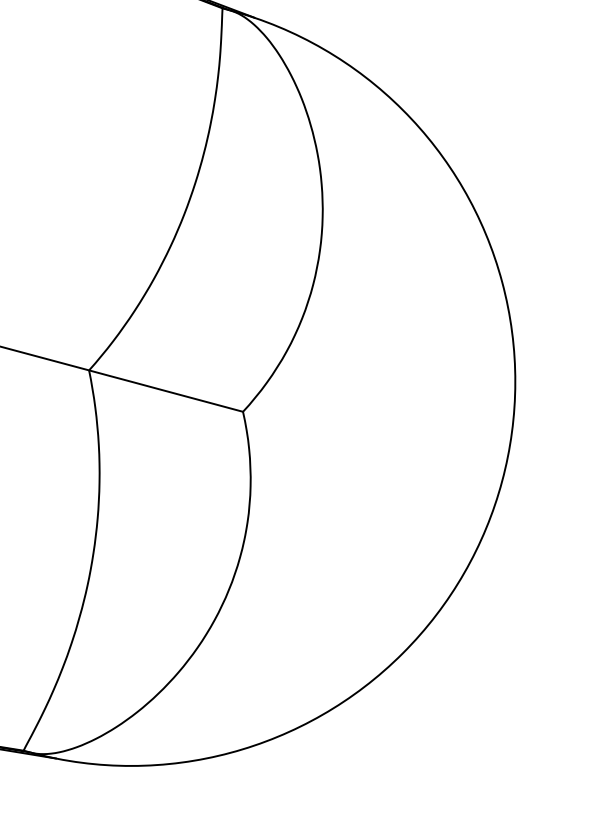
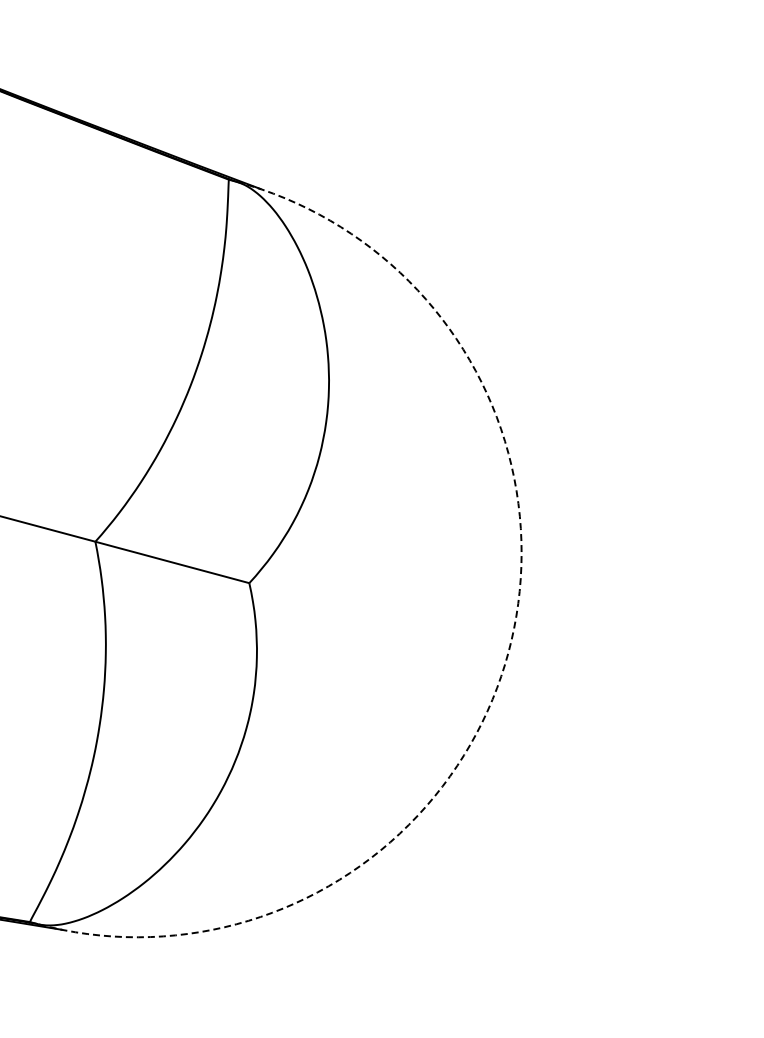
arc: (502, 481) -> (508, 652), solid -> dashed

